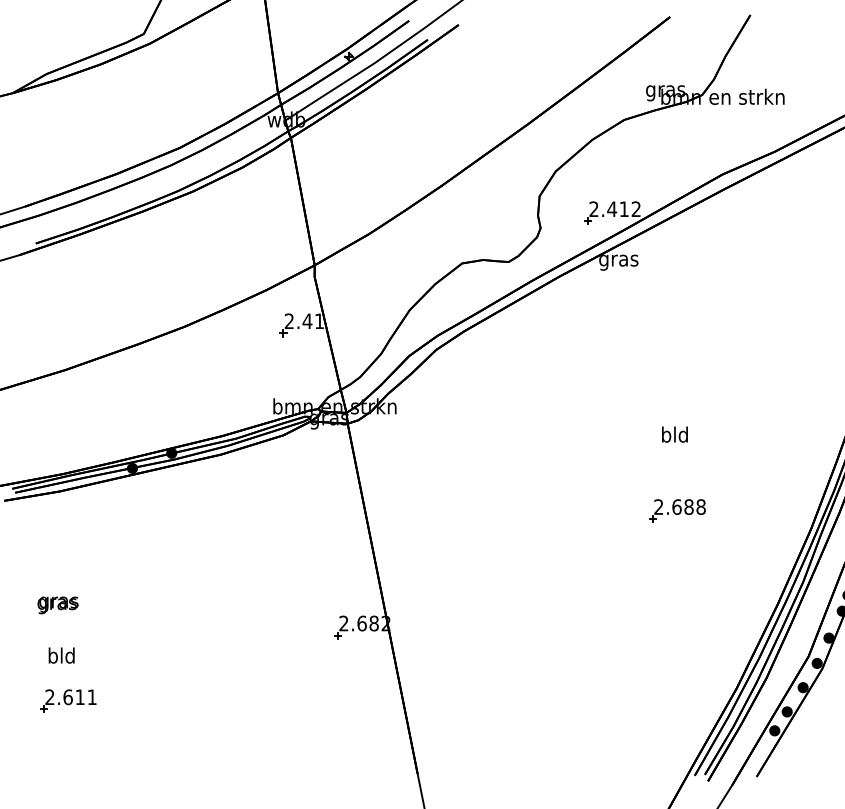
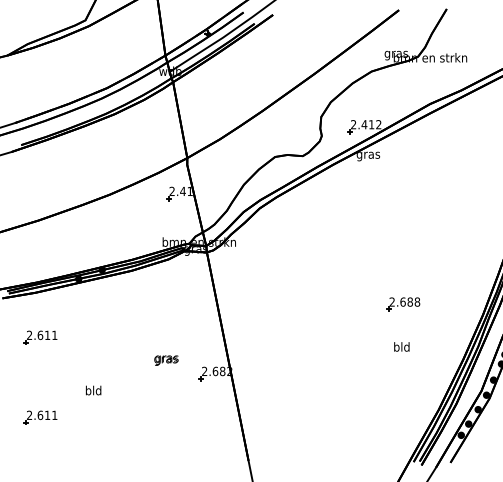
text: (674, 433) -> (401, 346), moved
part: (68, 566) -> (40, 337), added
text: (58, 605) -> (166, 360), moved
text: (61, 655) -> (93, 390), moved

